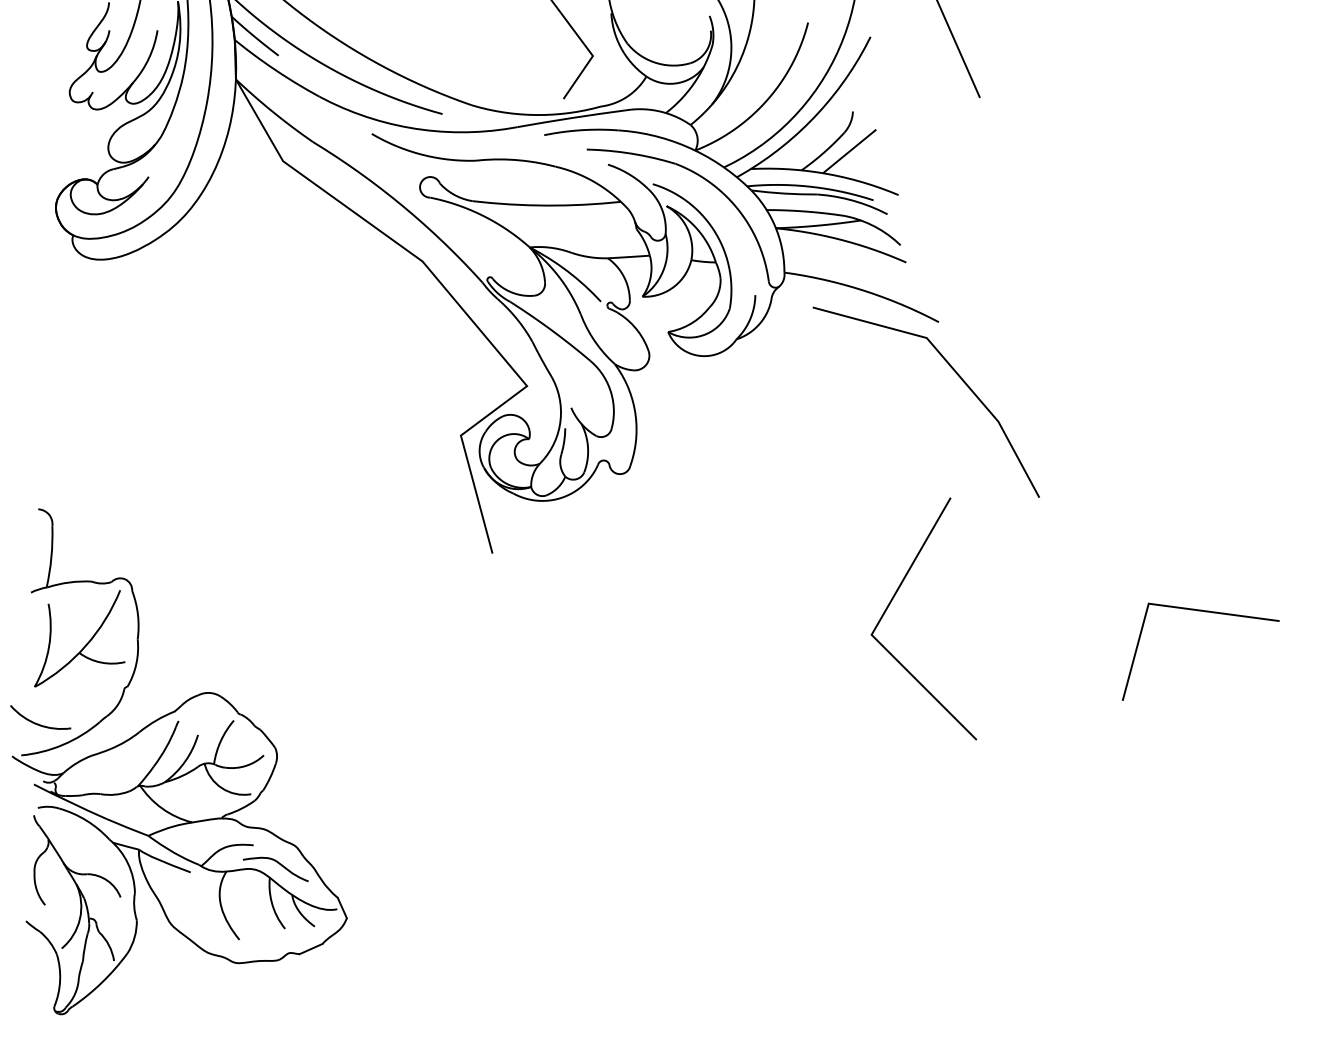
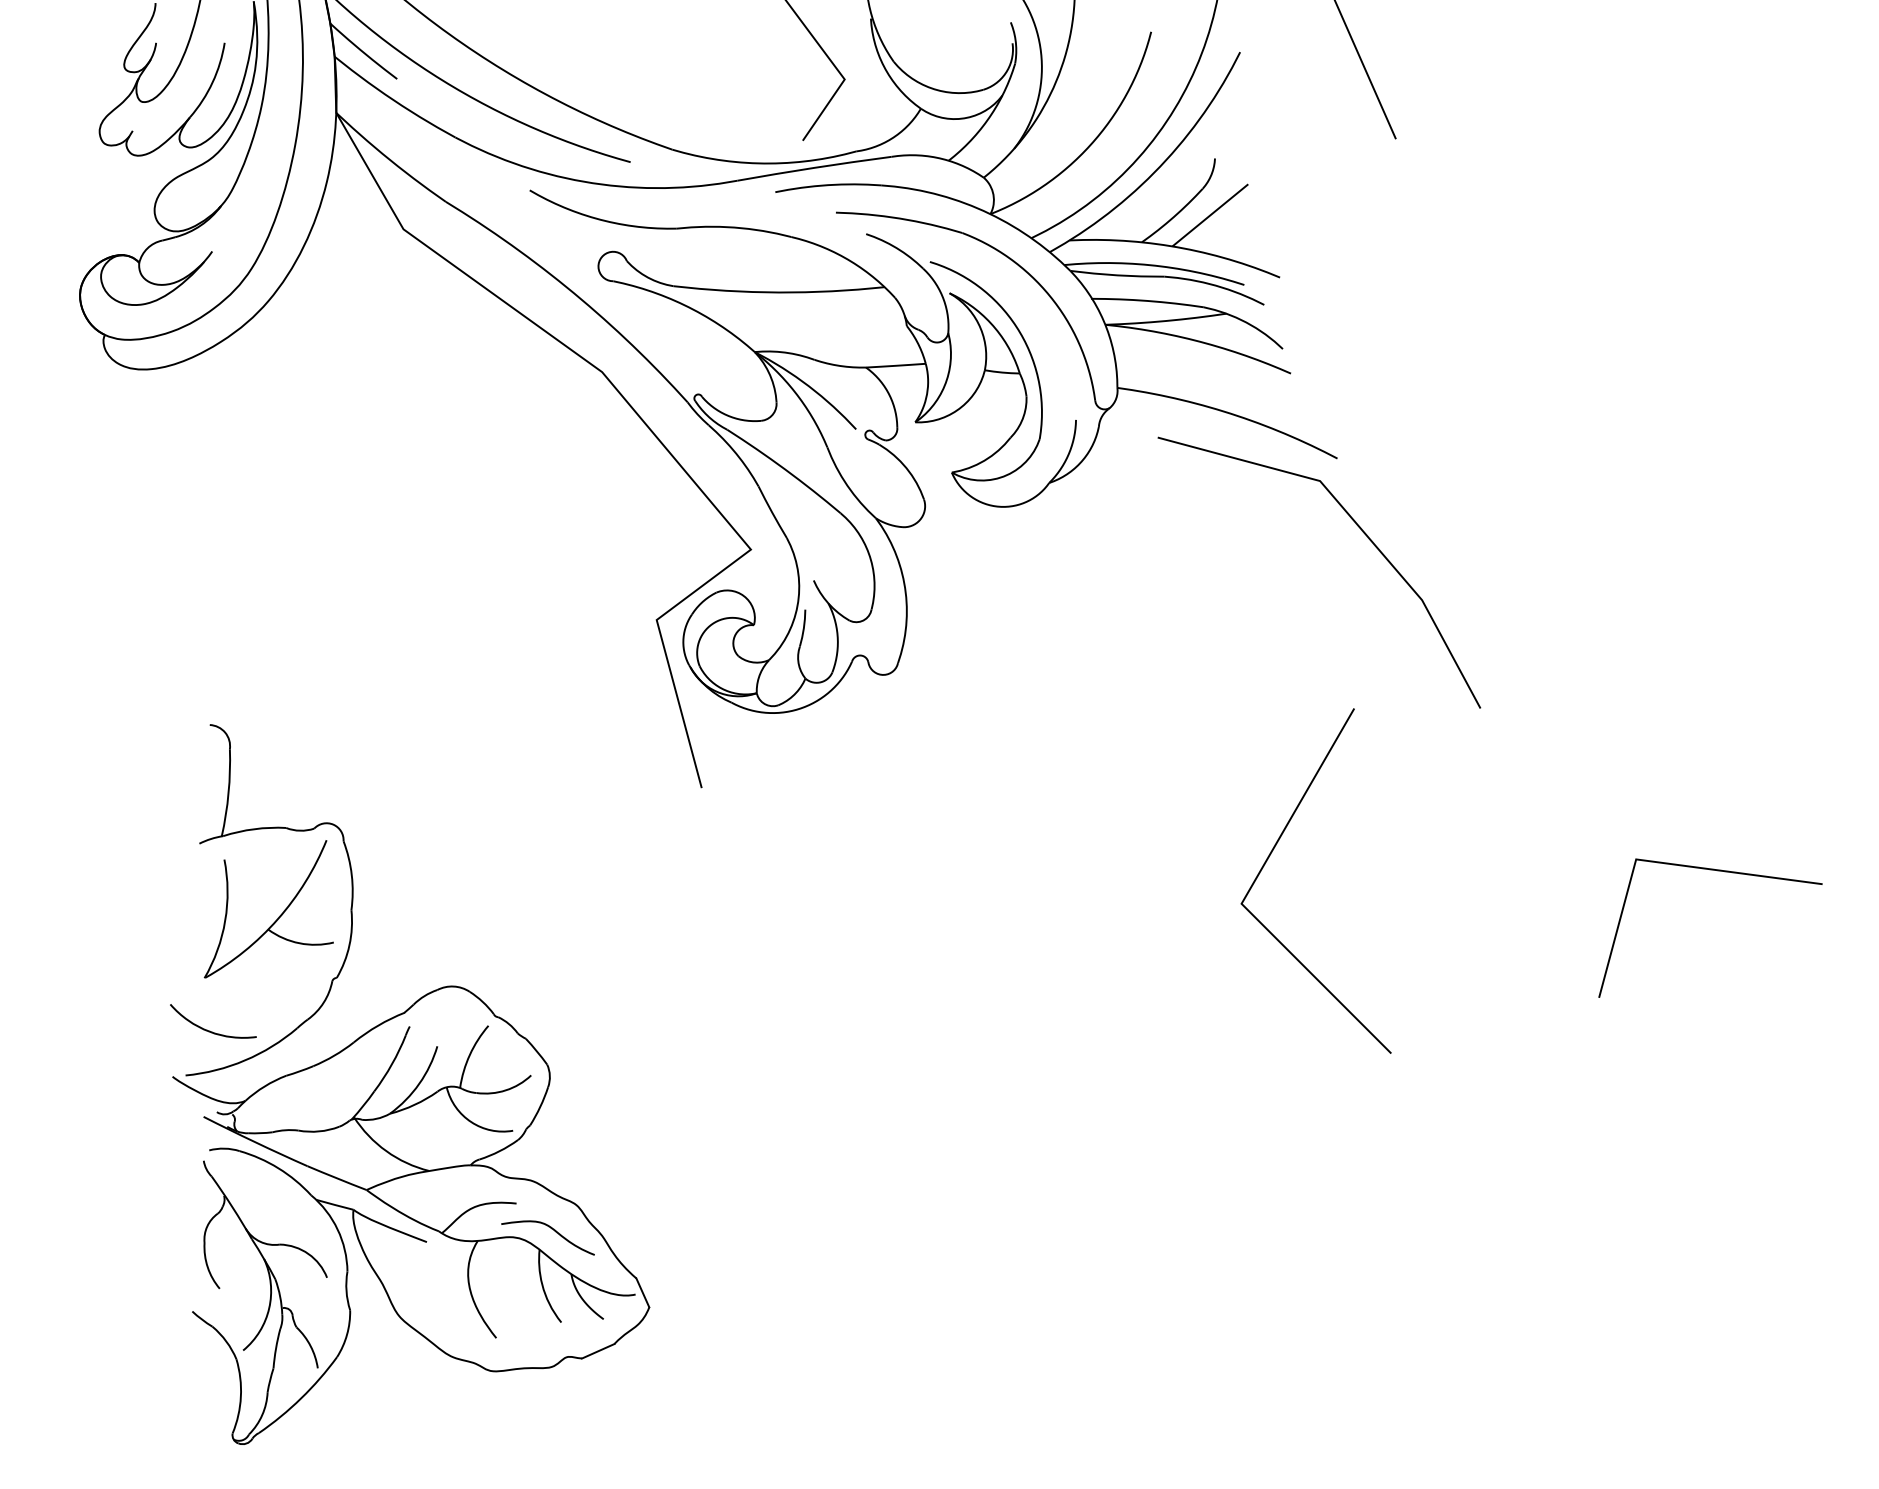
part: (179, 761) -> (410, 1084), moved

